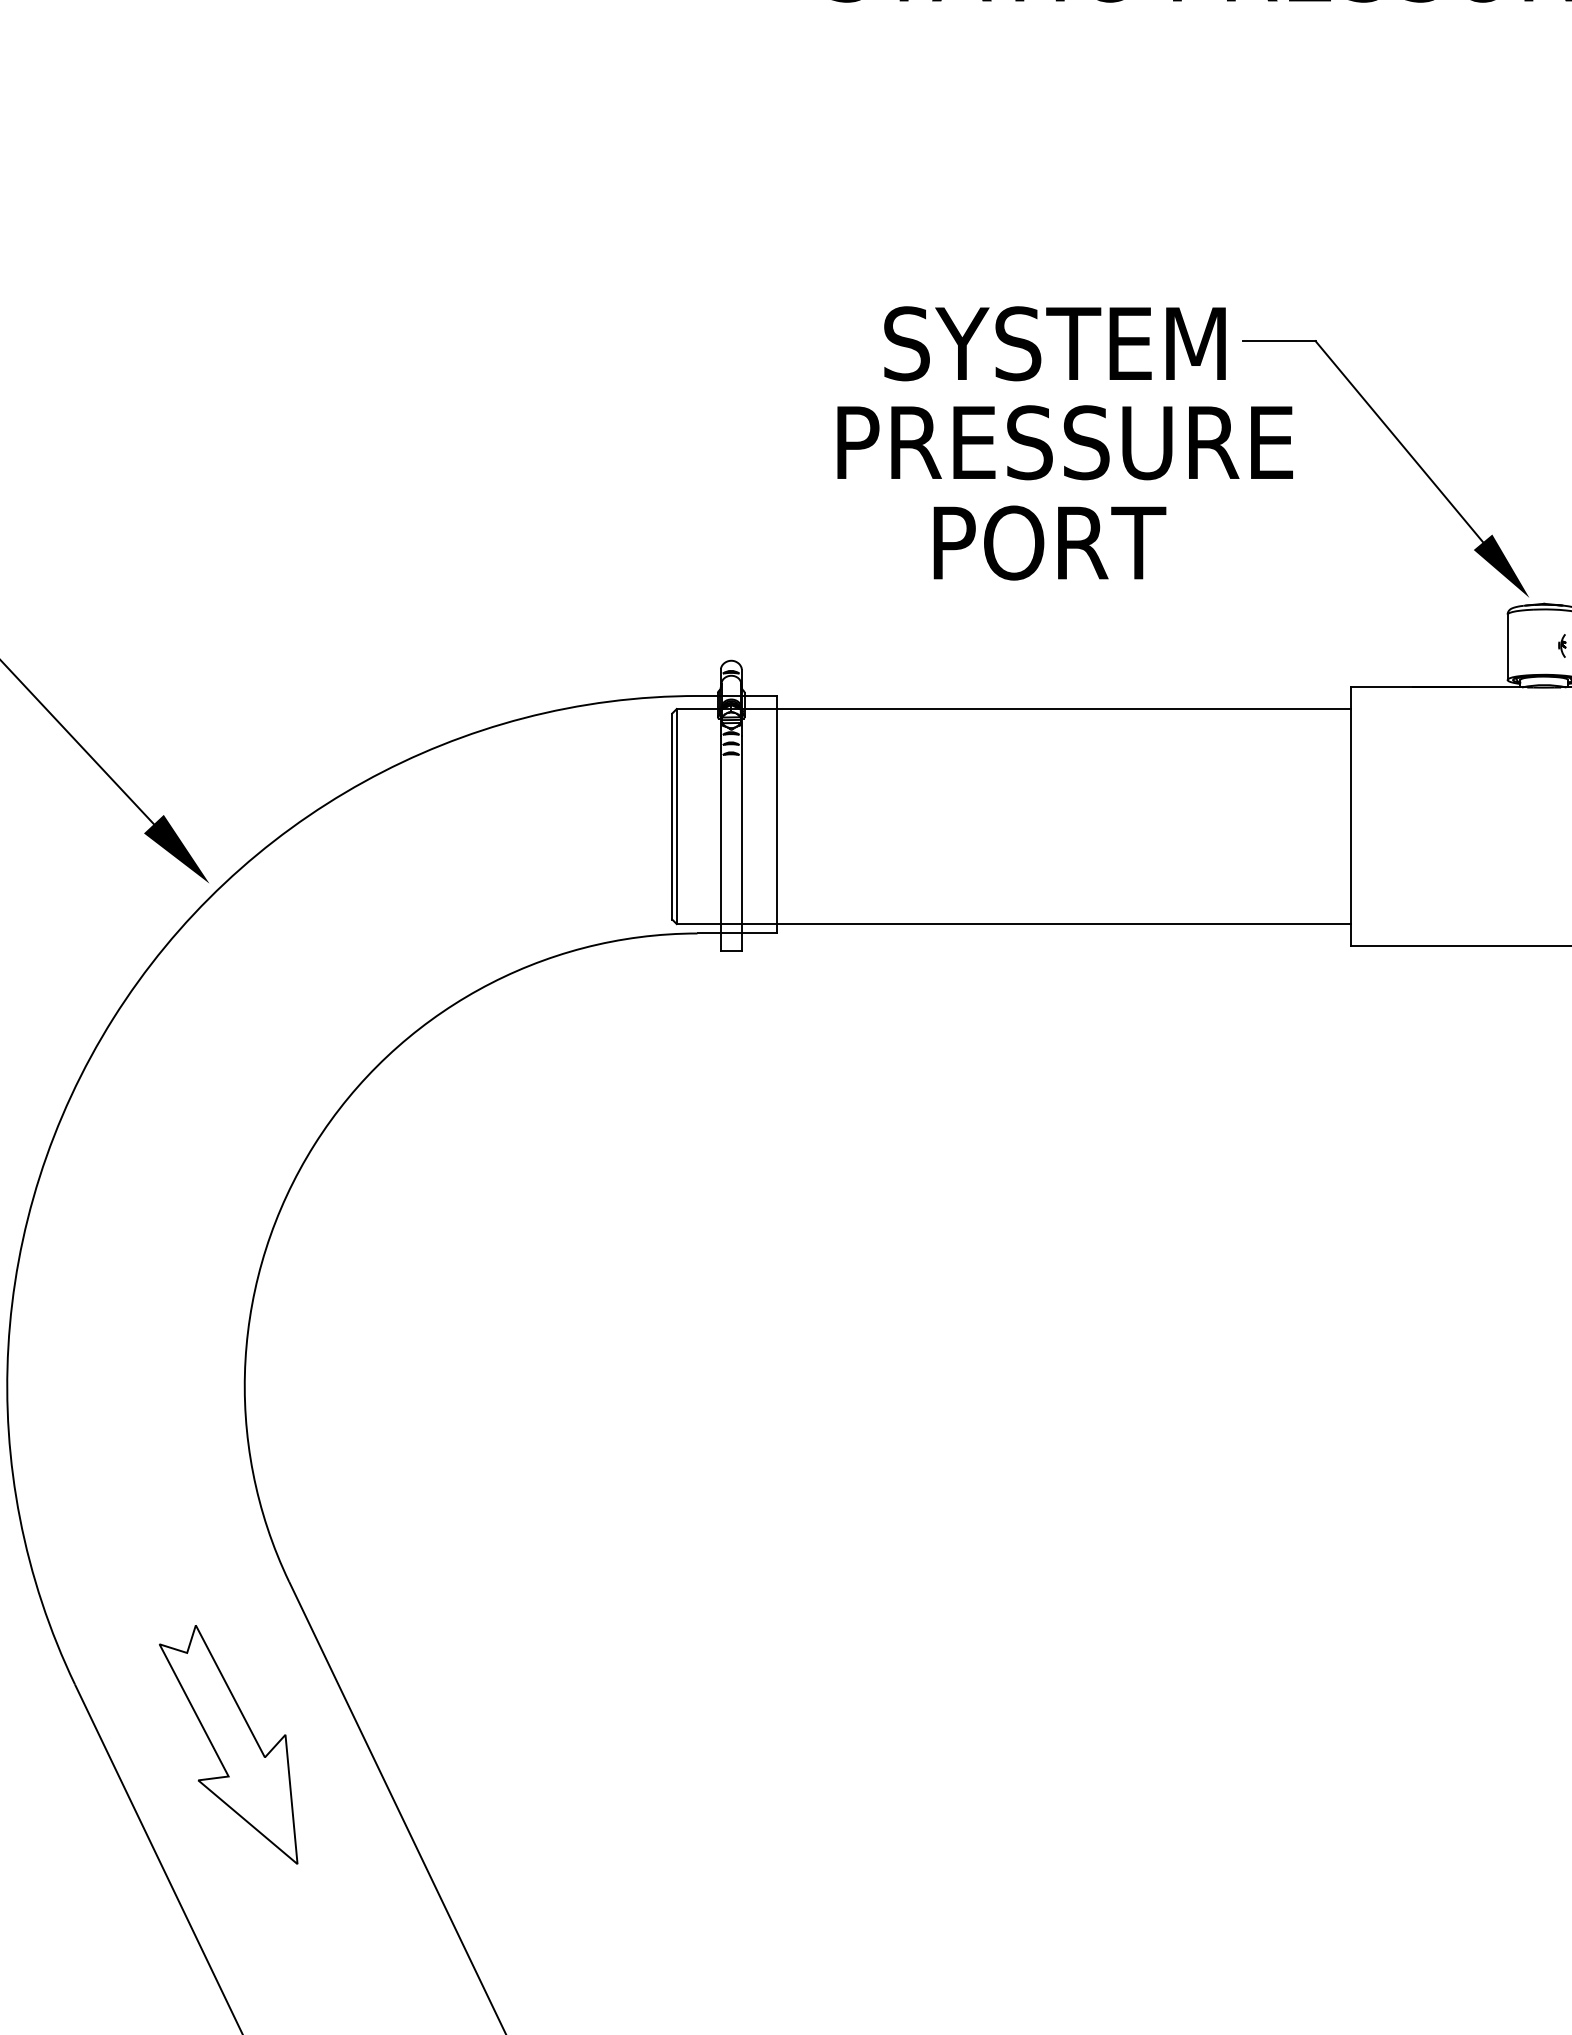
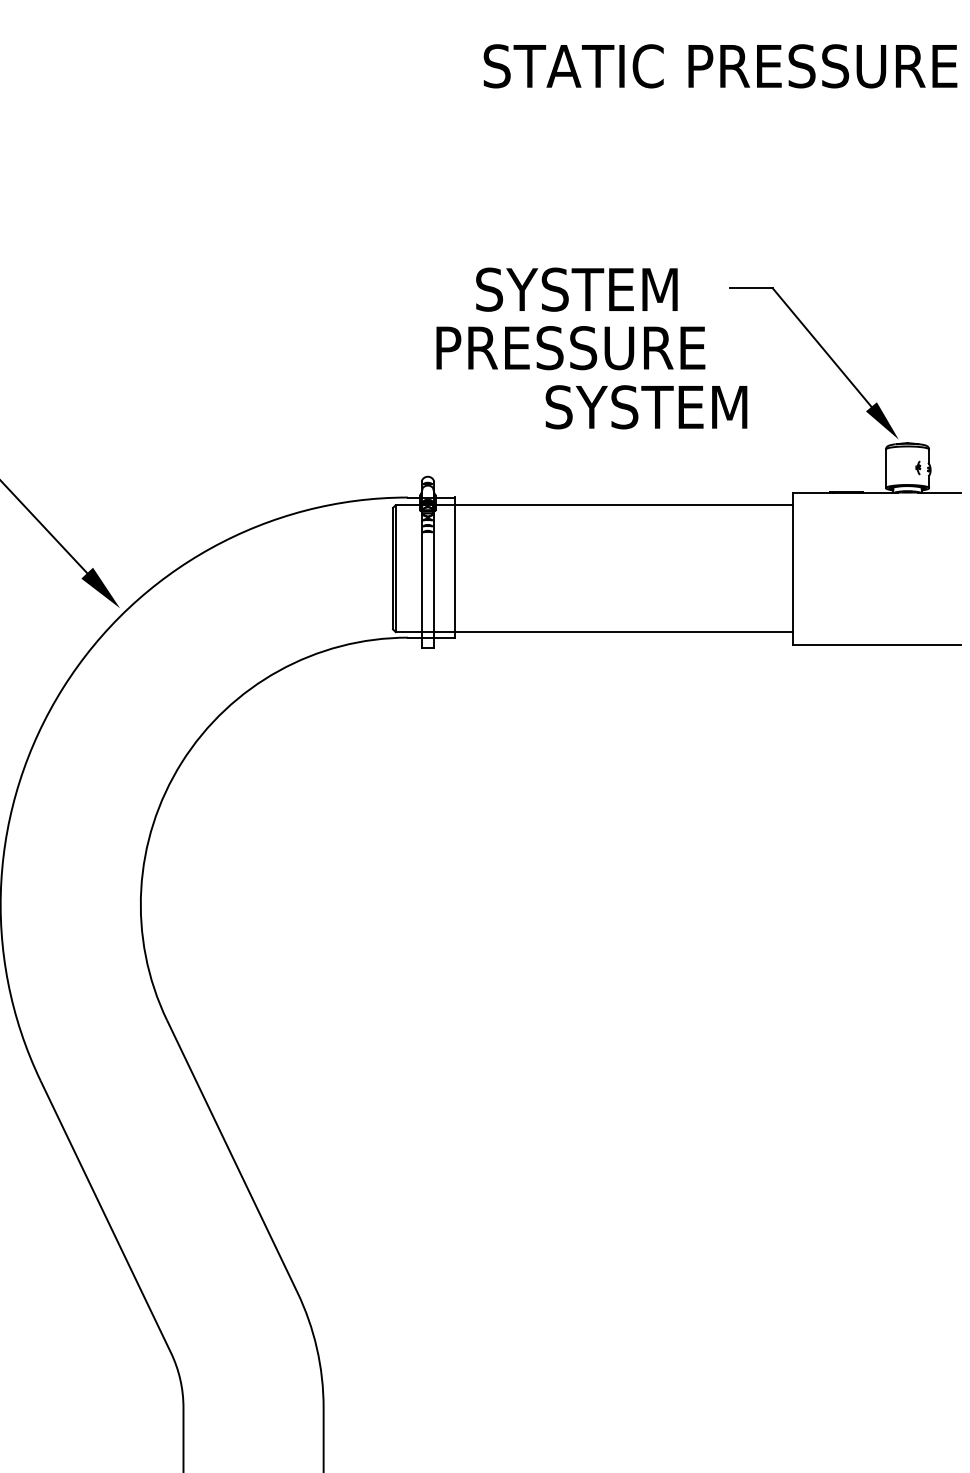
text: (1054, 343) -> (576, 289), moved
text: (1064, 443) -> (570, 348), moved
text: (1101, 543) -> (646, 407), PORT -> SYSTEM
part: (227, 1745) -> (130, 1116), removed

